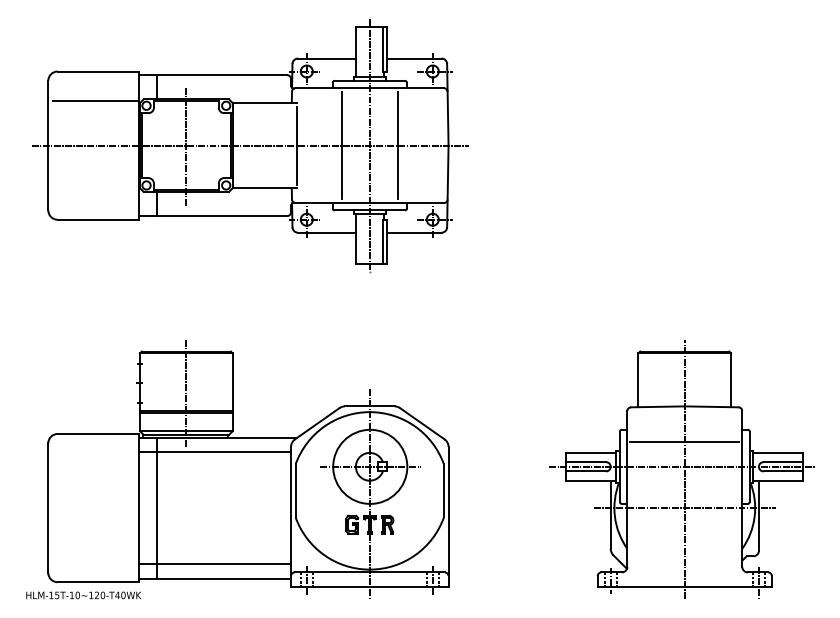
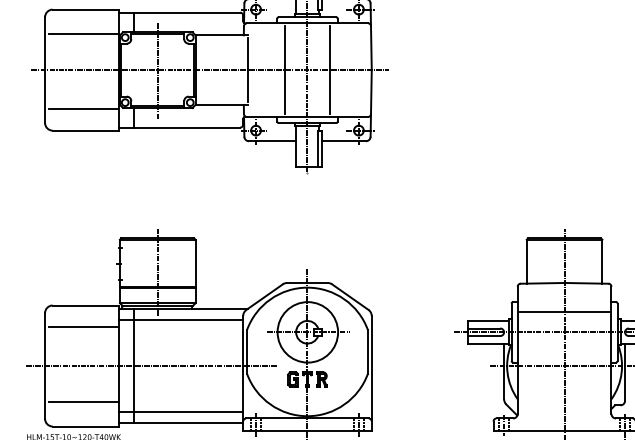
line: (95, 193) -> (83, 109), added
line: (95, 459) -> (83, 326), added
line: (178, 508) -> (151, 366), added
line: (95, 552) -> (83, 402), added

